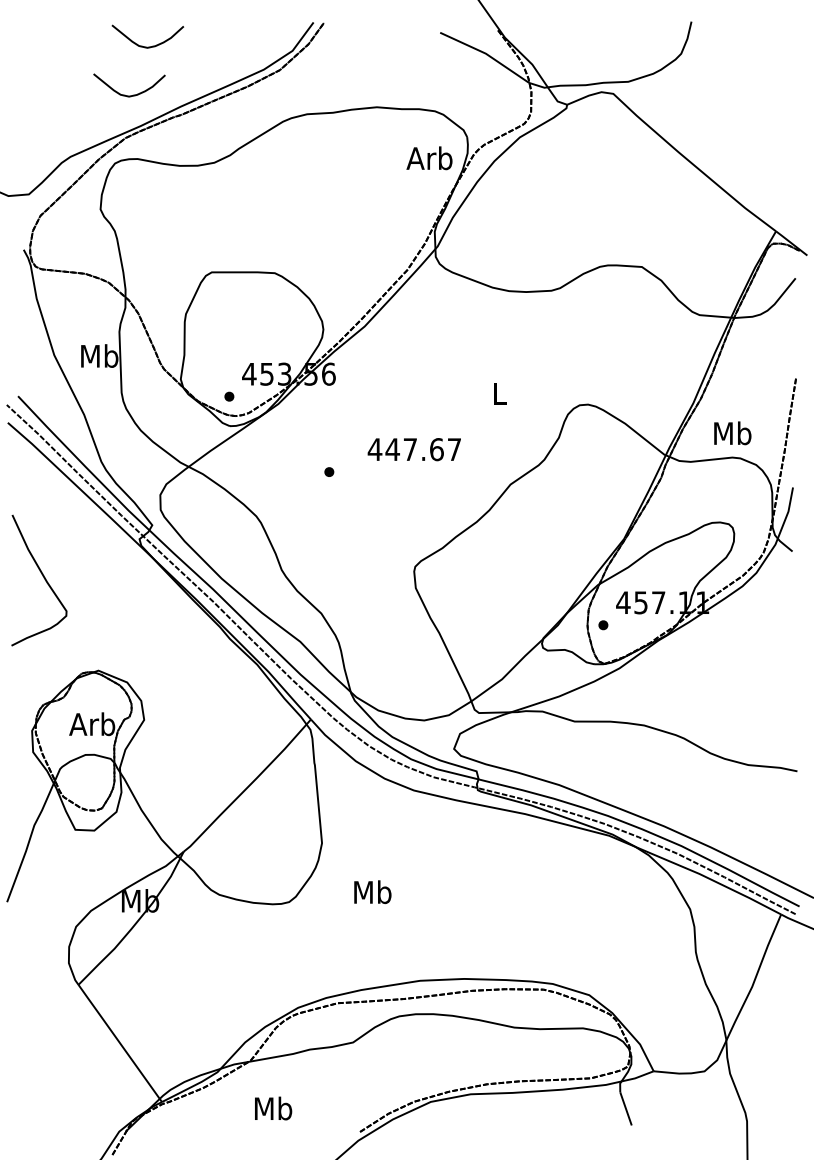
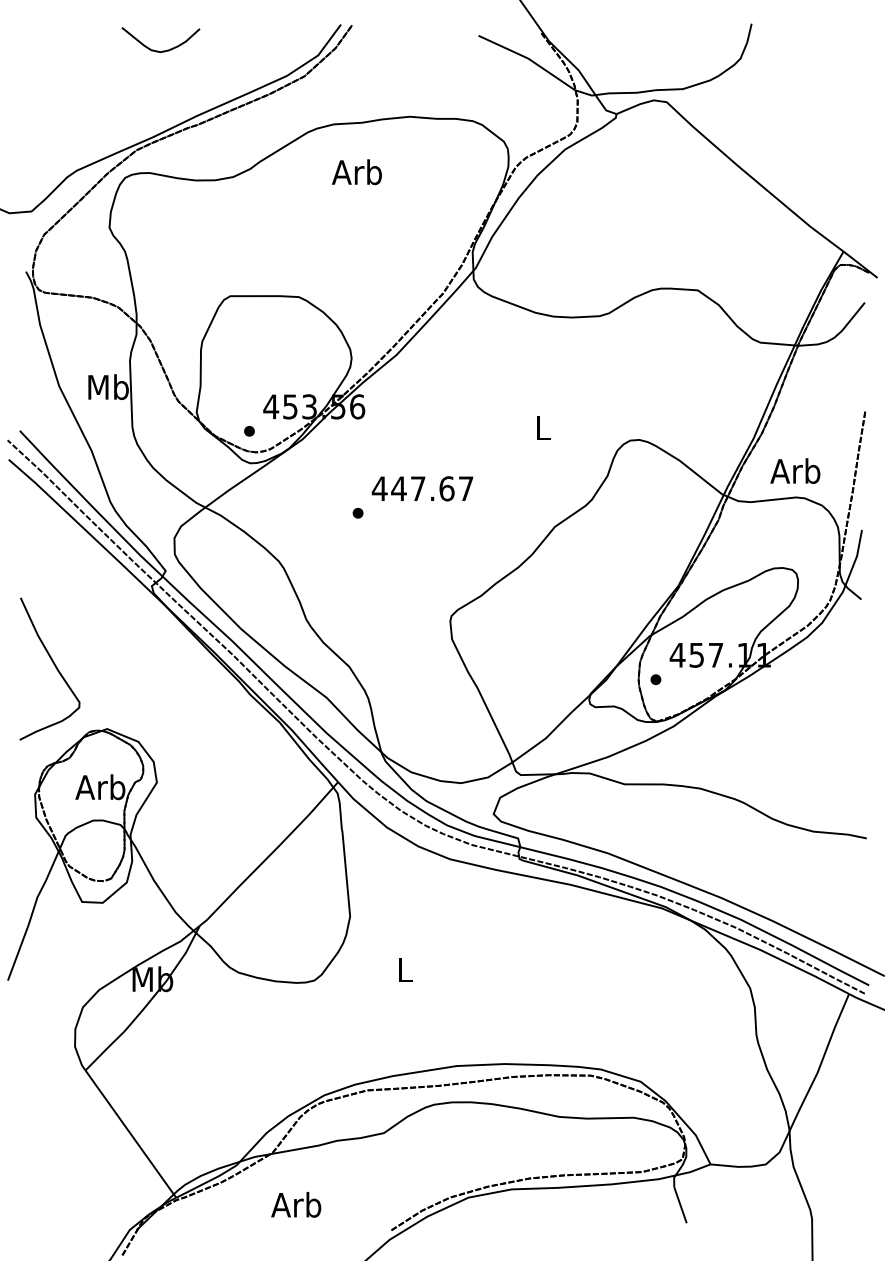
curve: (127, 95) -> (138, 103), removed
text: (429, 158) -> (356, 172), moved
text: (731, 432) -> (795, 470), Mb -> Arb
text: (414, 449) -> (422, 488), moved
curve: (43, 578) -> (54, 666), moved
text: (372, 891) -> (405, 969), Mb -> L
text: (272, 1108) -> (296, 1204), Mb -> Arb

